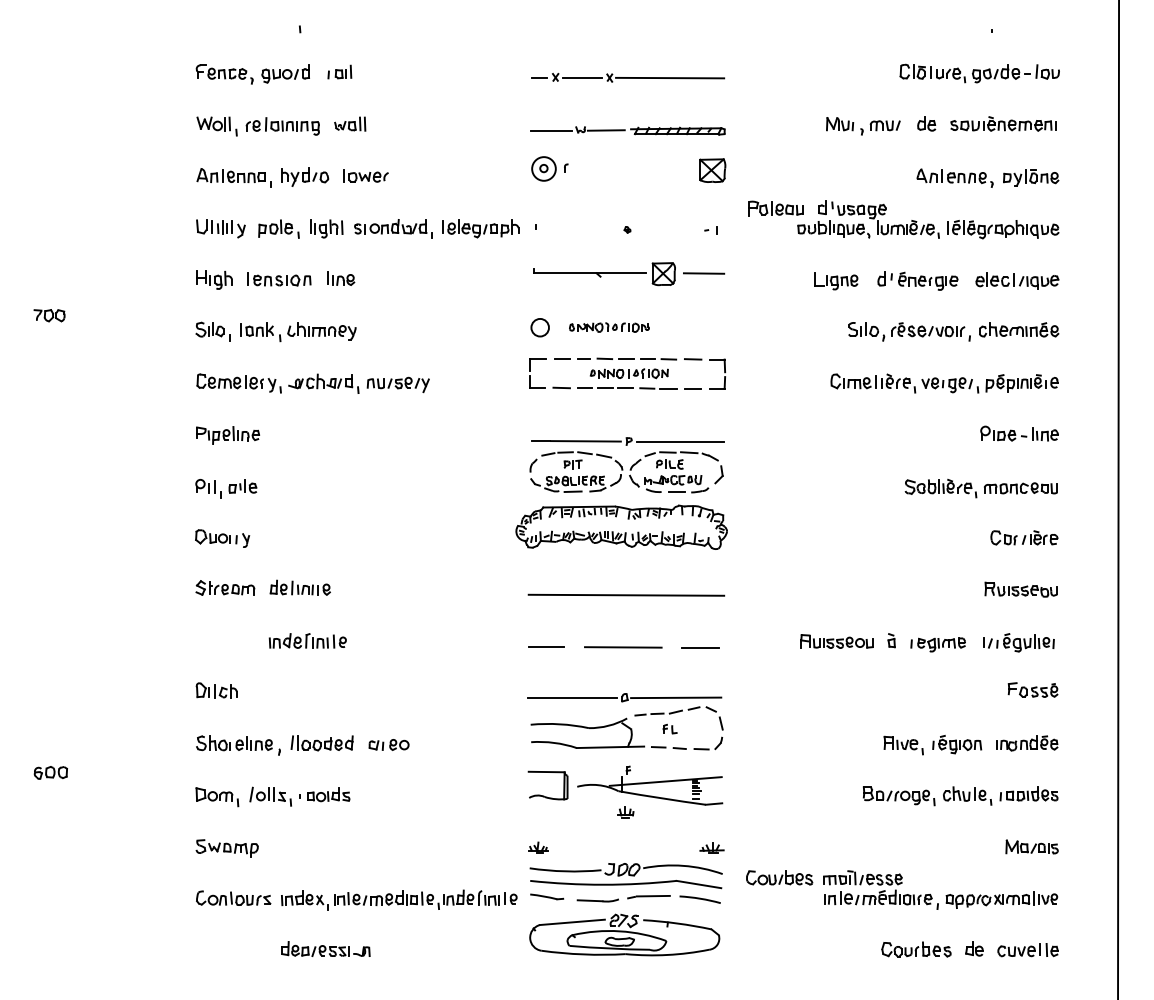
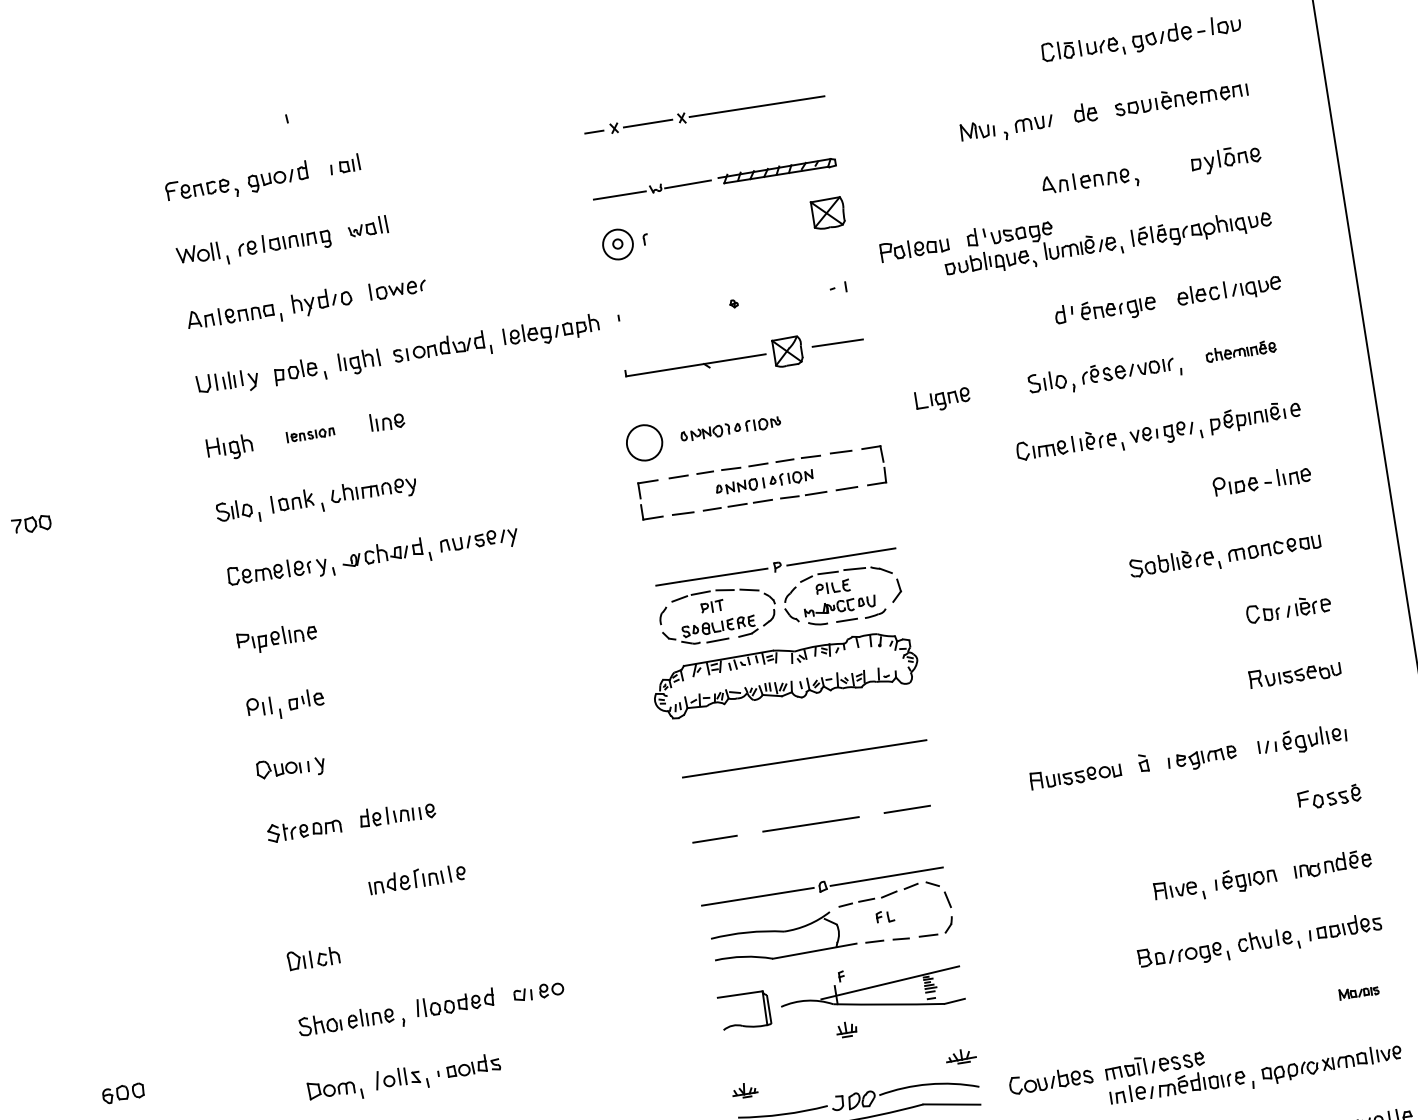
part: (954, 177) -> (1089, 180), moved
part: (279, 279) -> (310, 434), size x0.6
part: (836, 281) -> (942, 399), moved
circle: (539, 327) -> (643, 442), size x1.6
part: (1019, 329) -> (1241, 350), size x0.7
part: (1031, 846) -> (1358, 991), size x0.6

